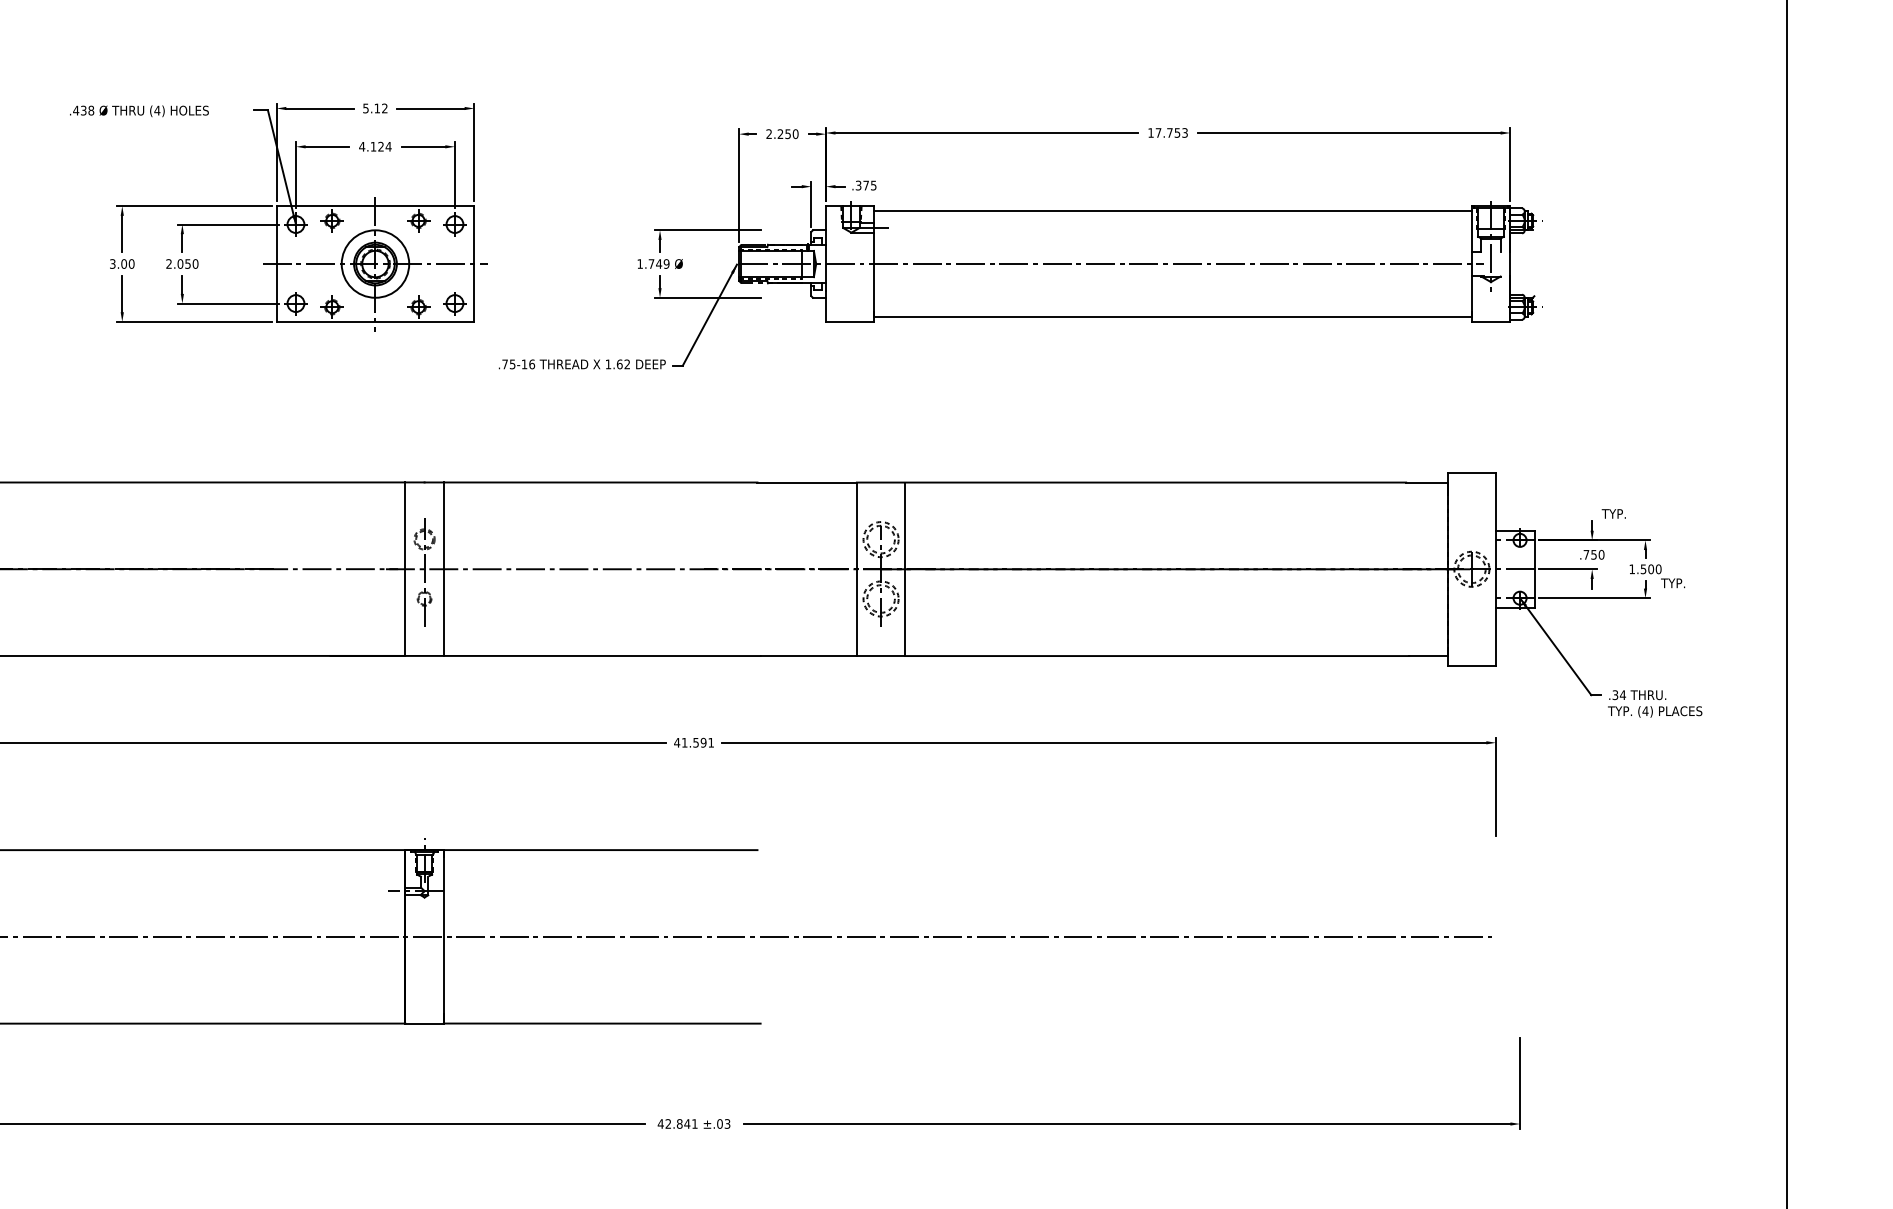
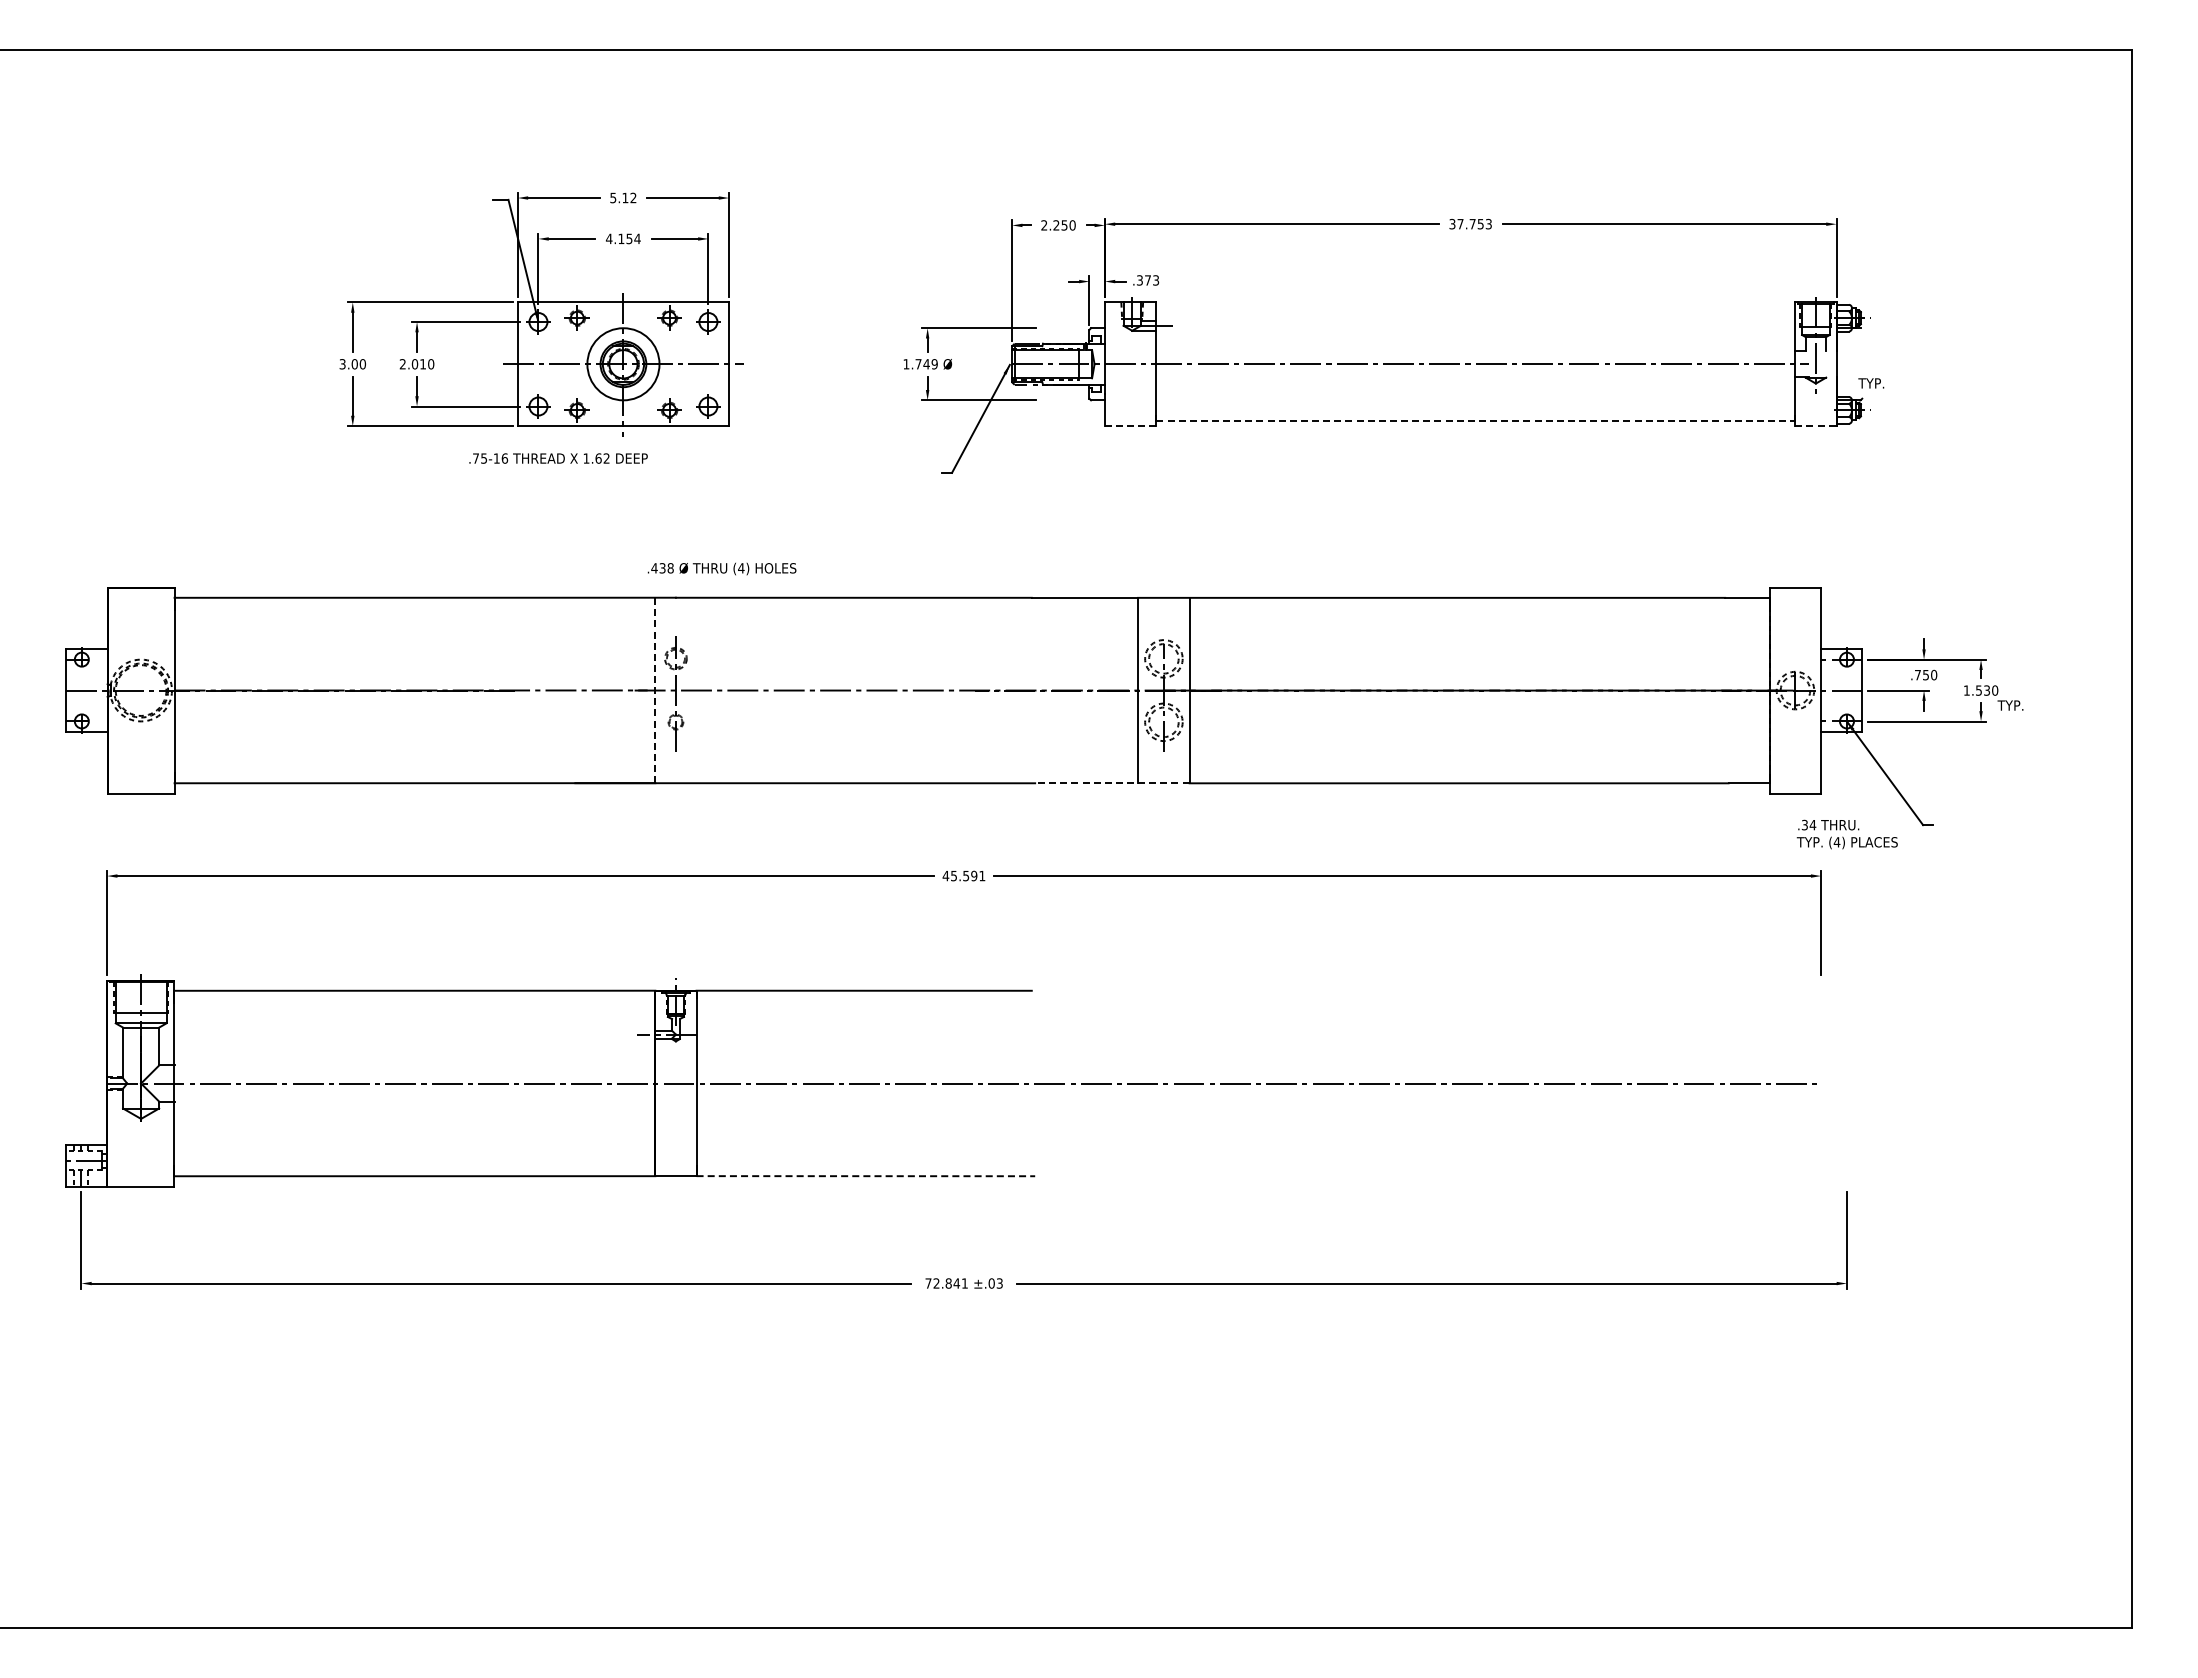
text: (138, 110) -> (721, 568), moved
text: (1151, 132) -> (1452, 223), 17.753 -> 37.753
text: (381, 146) -> (629, 238), 4.124 -> 4.154
text: (873, 184) -> (1155, 279), .375 -> .373
line: (1172, 210) -> (1475, 307), removed
text: (187, 264) -> (422, 364), 2.050 -> 2.010
line: (1173, 316) -> (1476, 420), solid -> dashed
line: (849, 322) -> (1130, 426), solid -> dashed
line: (1490, 322) -> (1815, 426), solid -> dashed
text: (582, 364) -> (558, 458), moved
text: (1614, 514) -> (1871, 383), moved
line: (405, 569) -> (655, 690), solid -> dashed
line: (443, 569) -> (696, 690), removed
text: (1651, 569) -> (1987, 690), 1.500 -> 1.530
line: (832, 656) -> (1111, 783), solid -> dashed
text: (1654, 703) -> (1846, 834), moved
text: (684, 743) -> (953, 876), 41.591 -> 45.591
line: (602, 1023) -> (866, 1176), solid -> dashed
text: (660, 1123) -> (928, 1283), 42.841 -> 72.841

